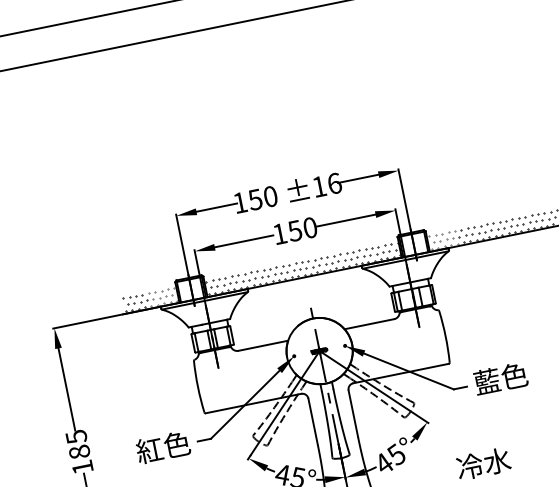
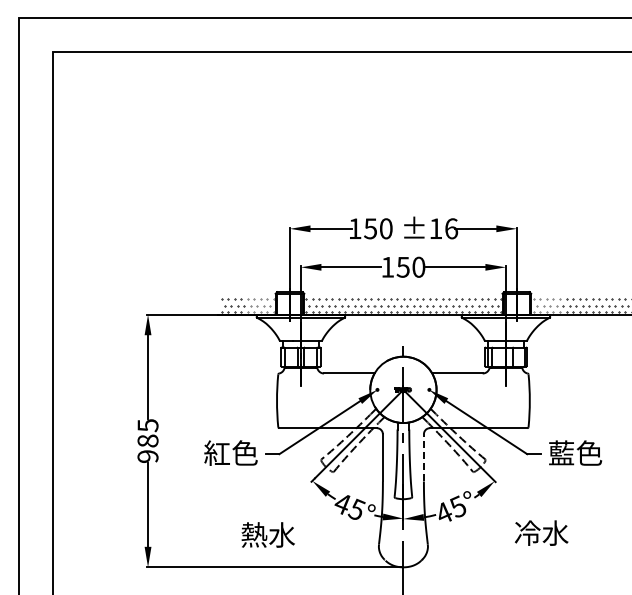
line: (352, 413) -> (423, 457), solid -> dashed
text: (82, 467) -> (147, 456), 185 -> 985

